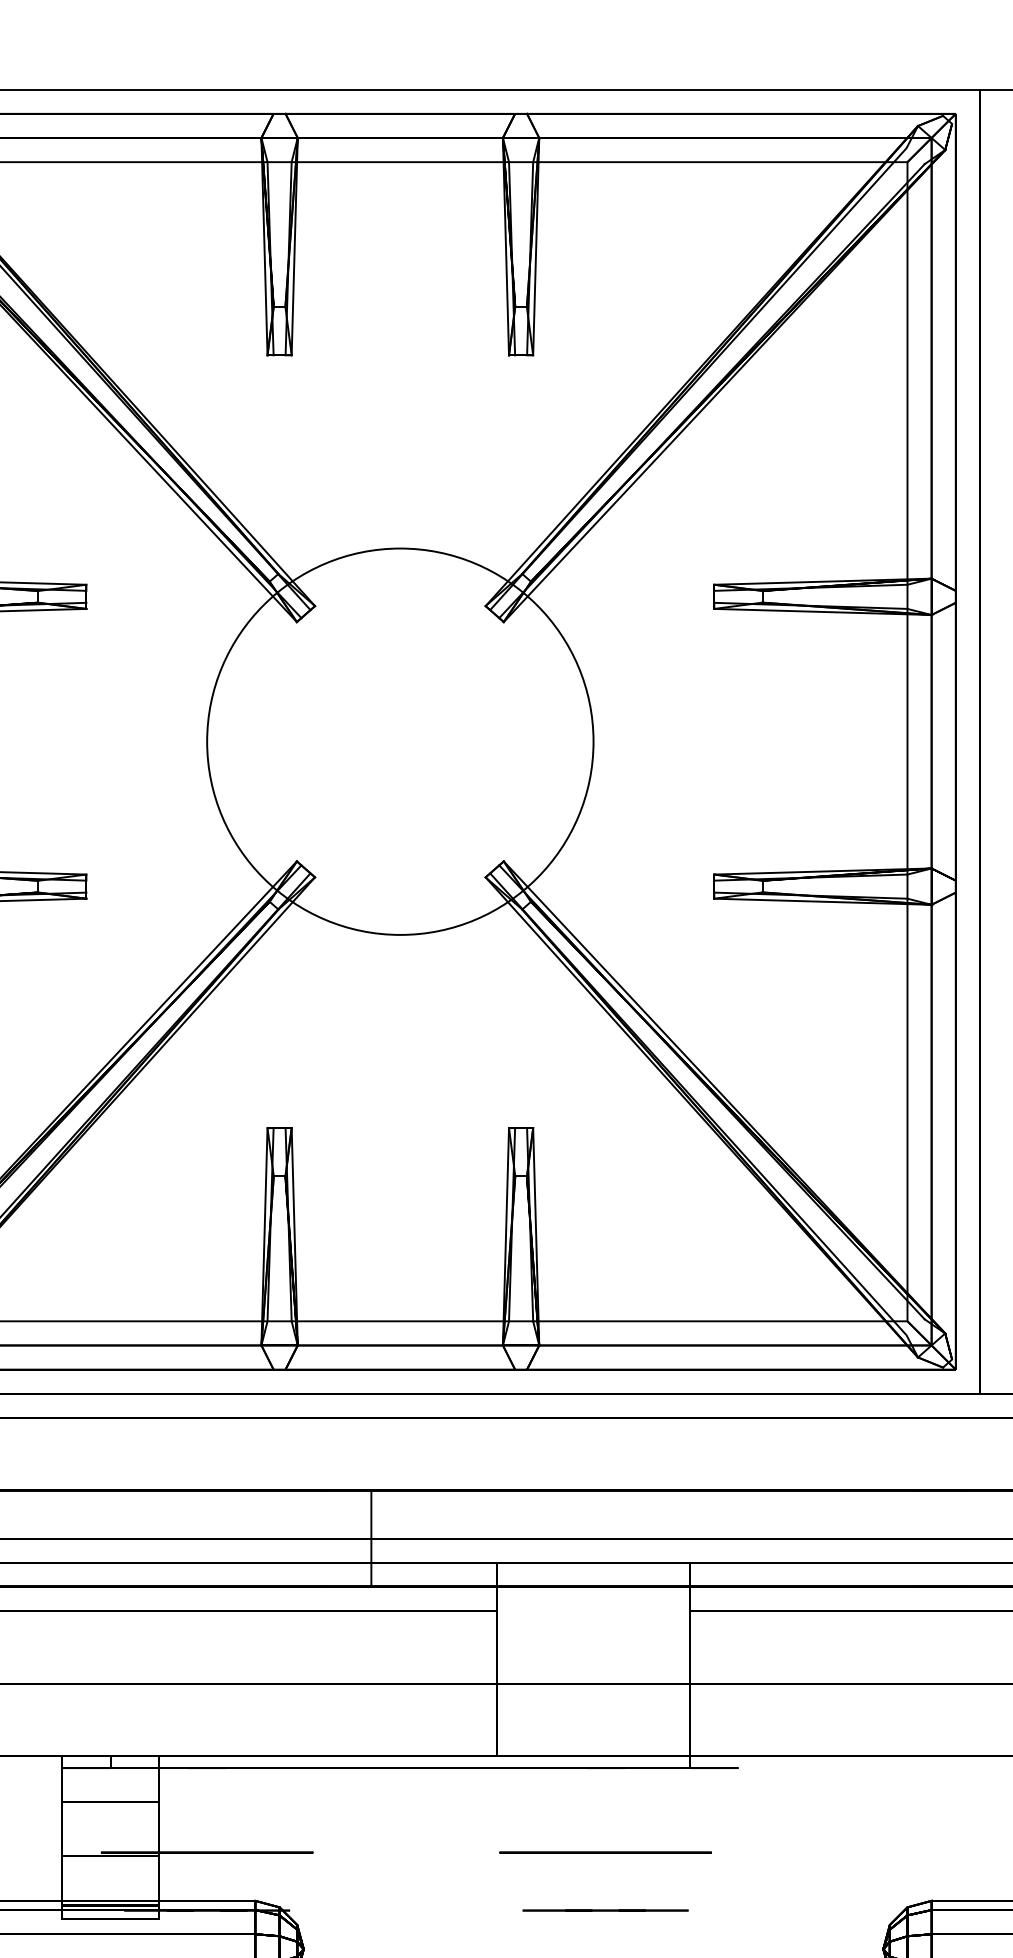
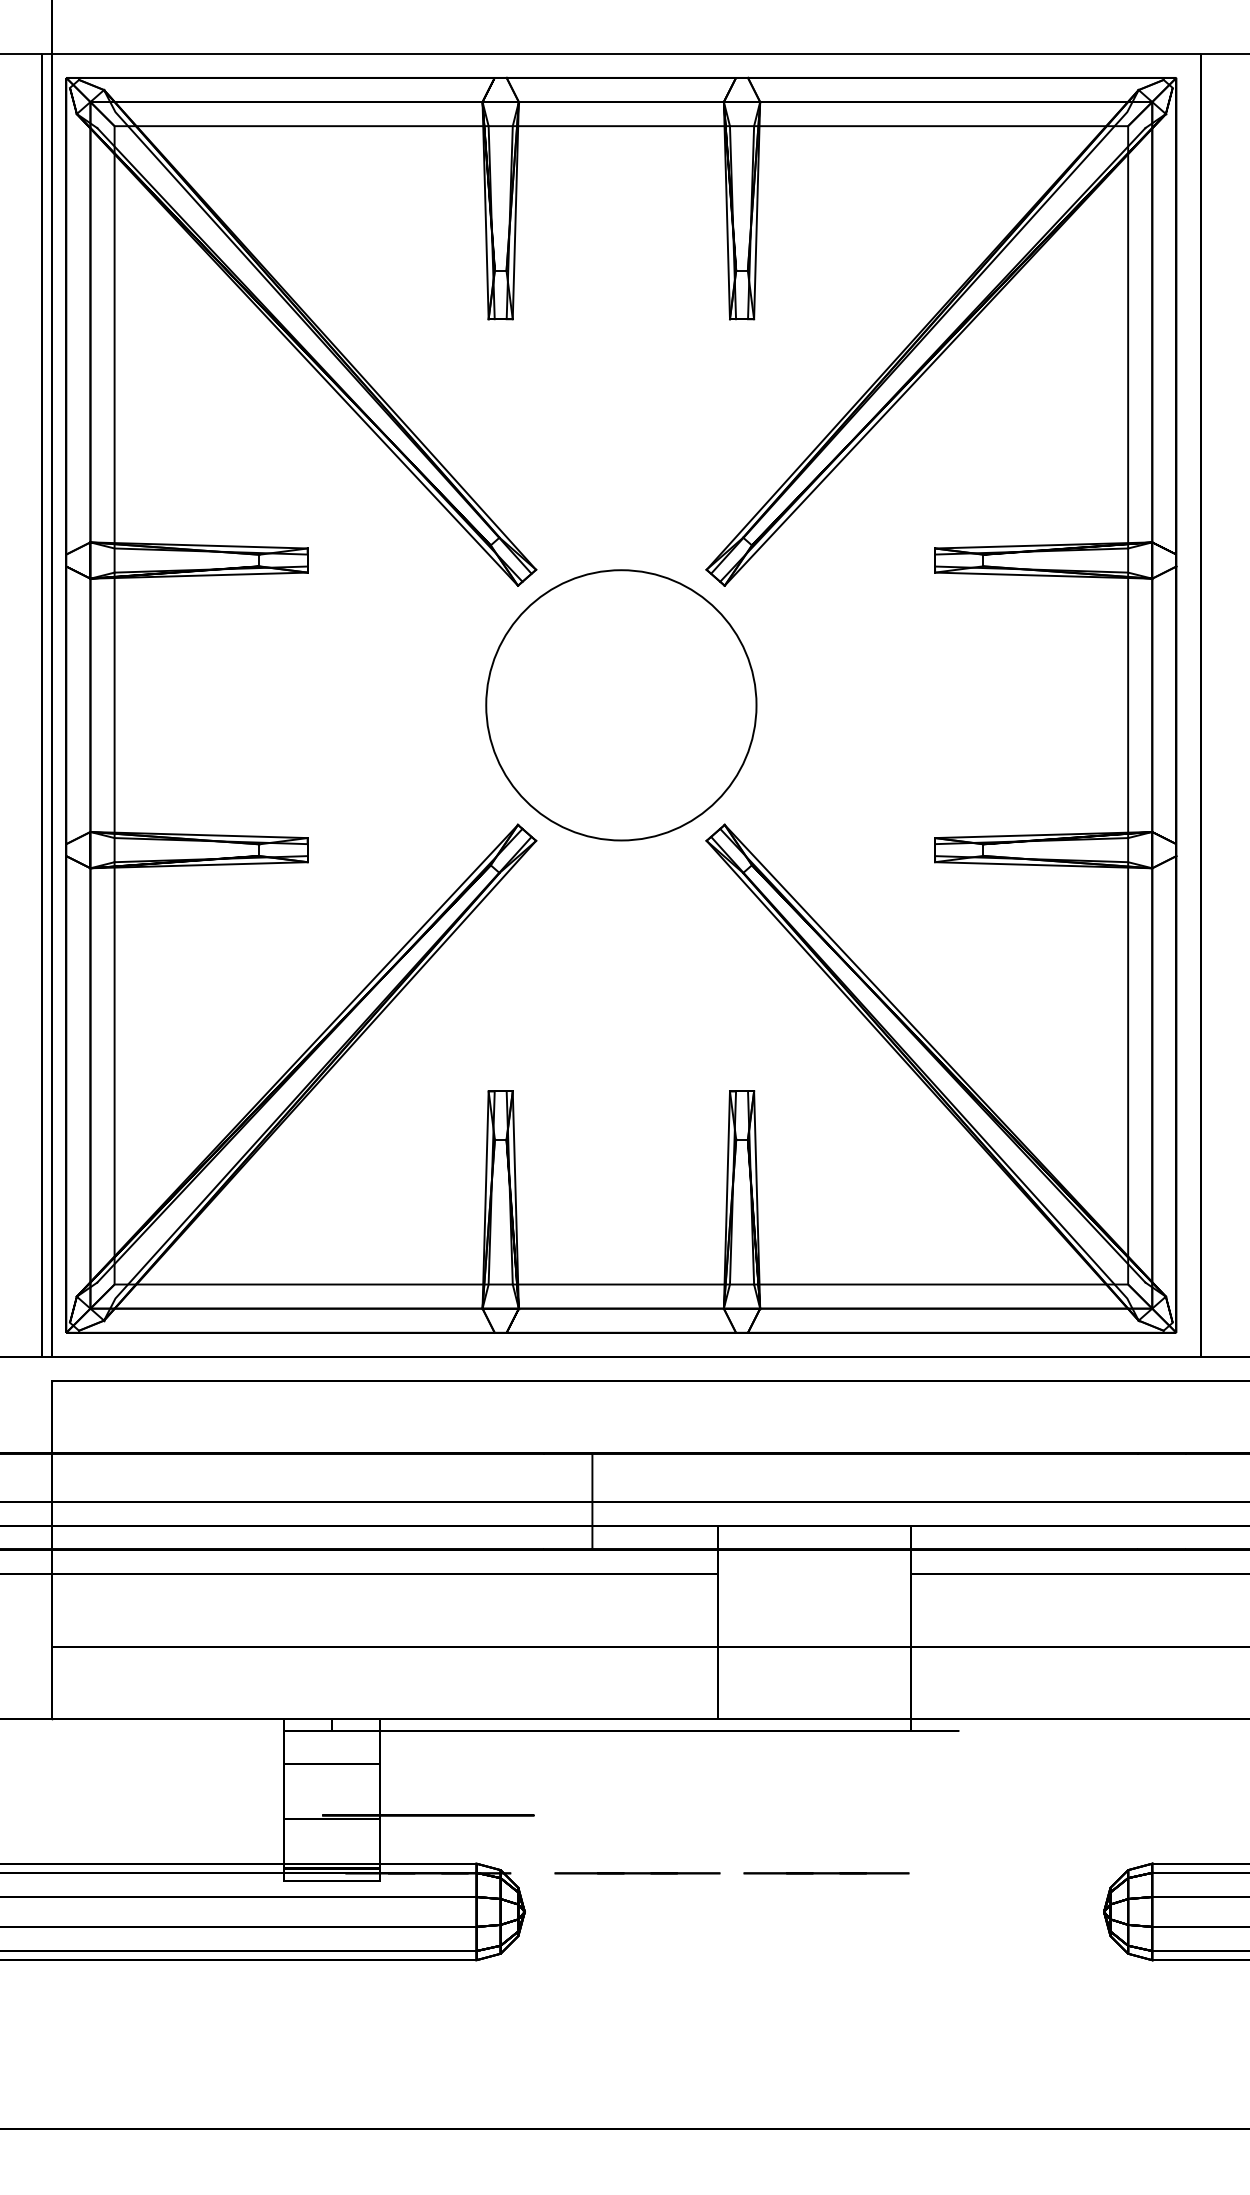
circle: (400, 741) -> (621, 705), size x0.7
circle: (605, 1852) -> (826, 1815), removed
line: (416, 1910) -> (637, 1873), added

